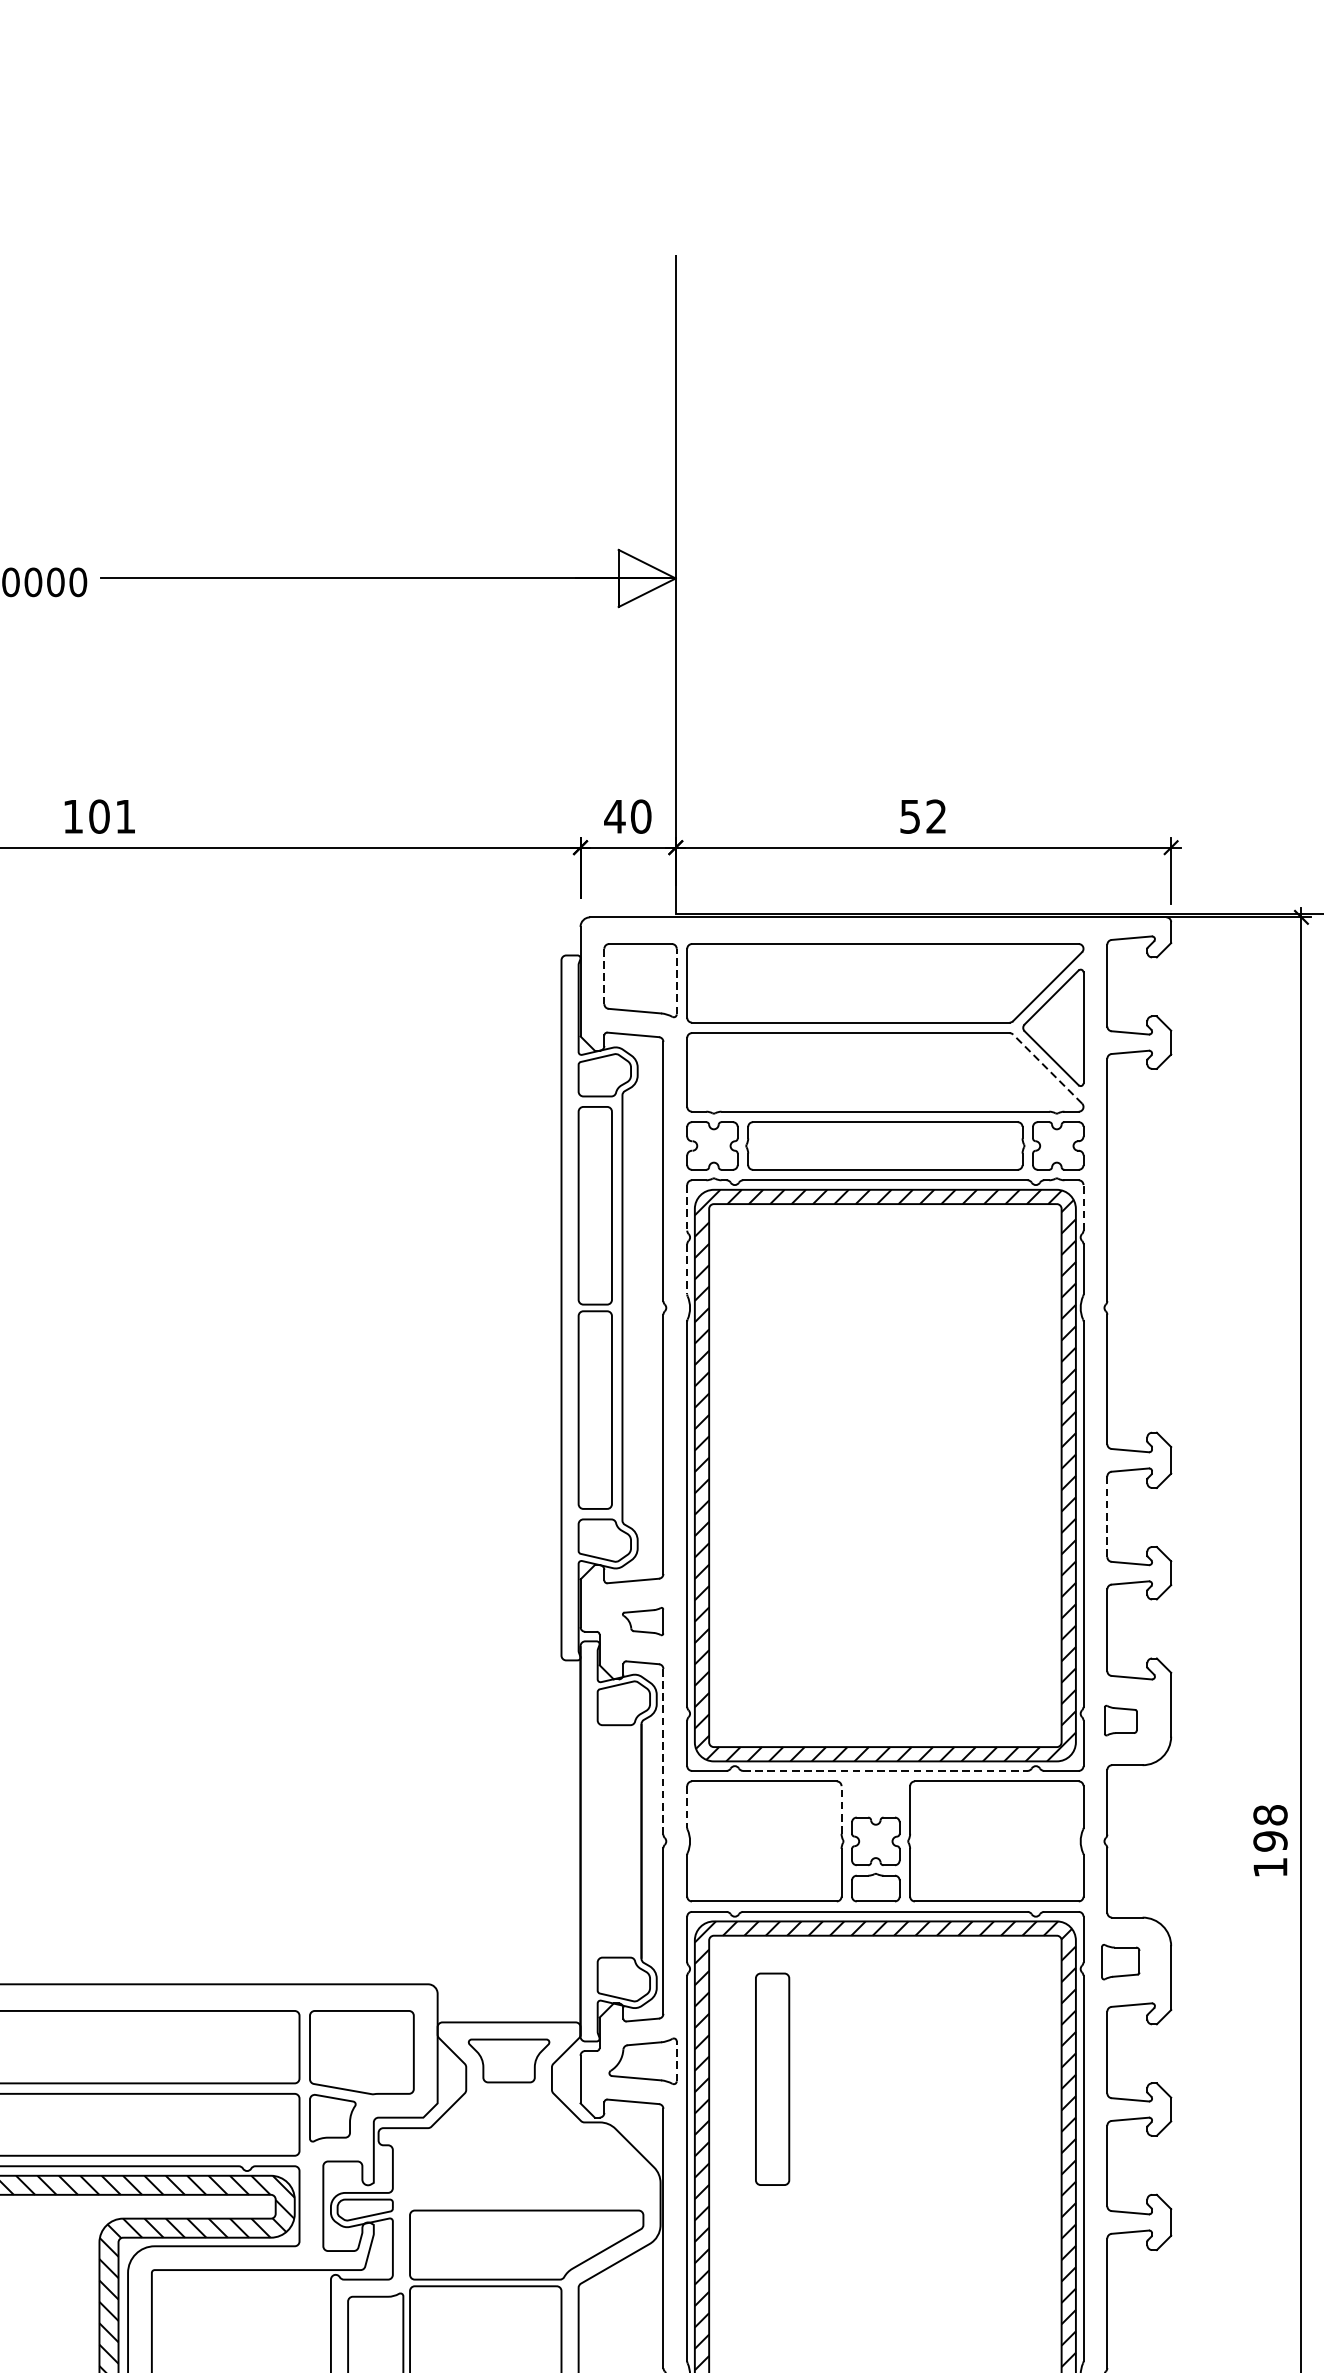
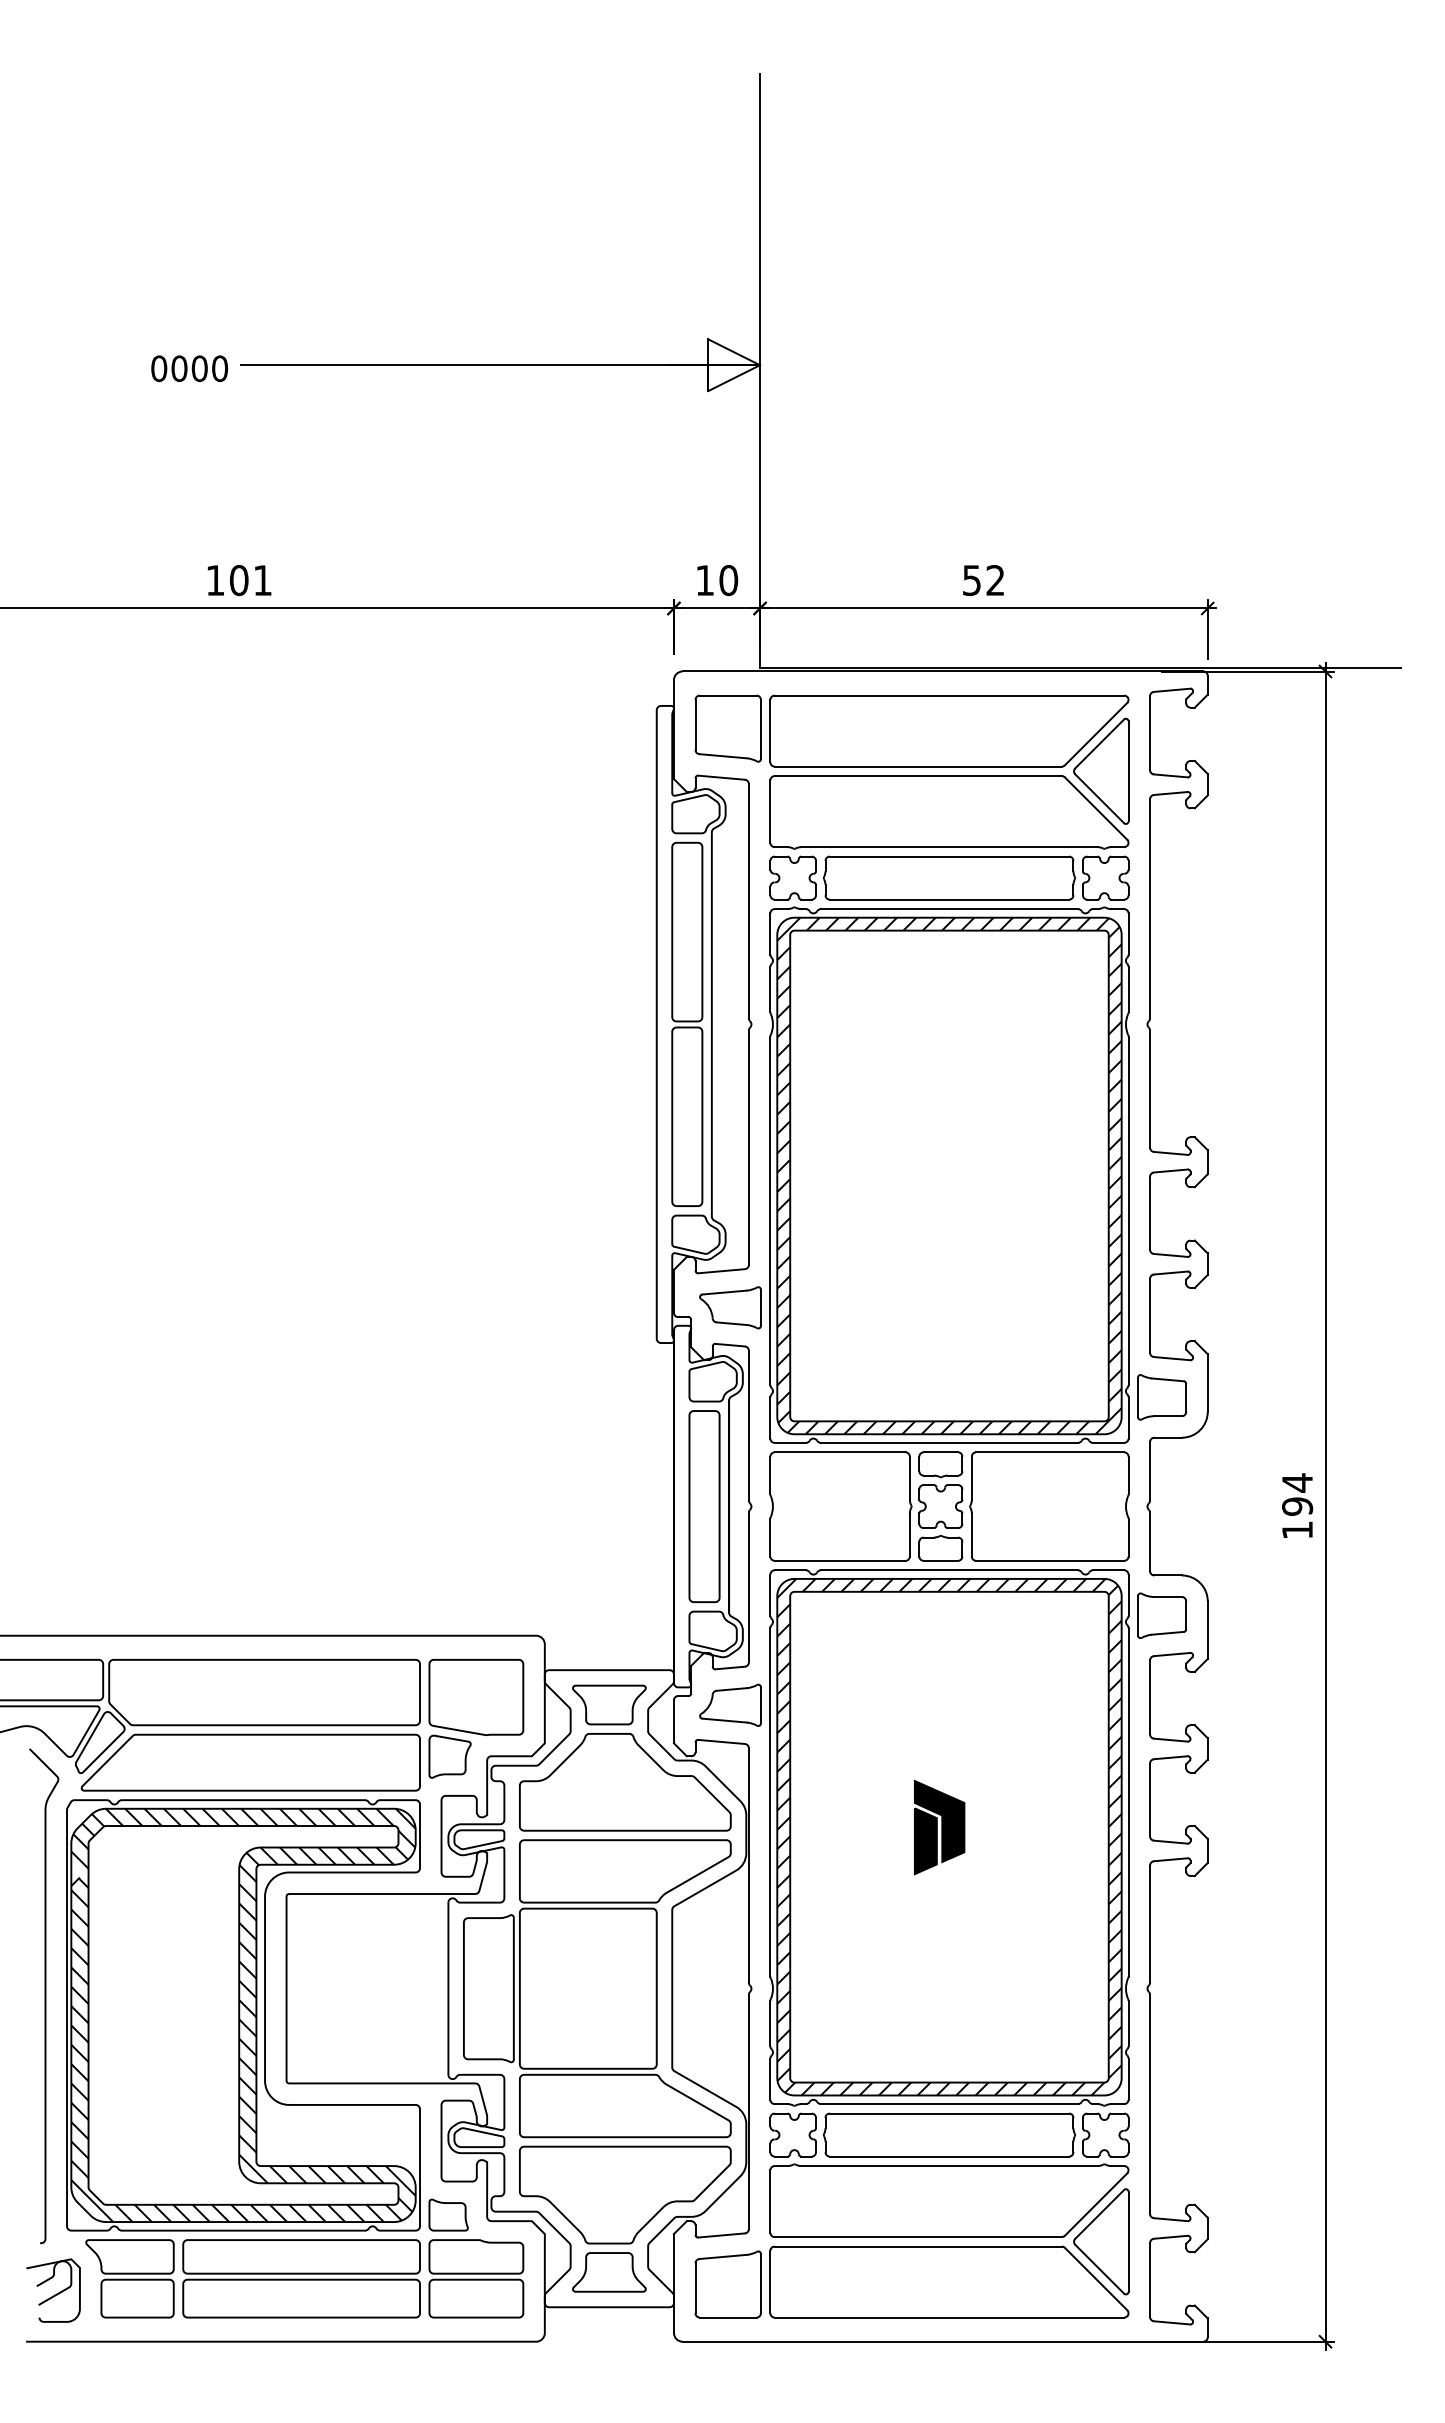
text: (614, 816) -> (704, 580), 40 -> 10
line: (604, 976) -> (695, 724), dashed -> solid
line: (676, 981) -> (760, 729), dashed -> solid
line: (1046, 1068) -> (1095, 808), dashed -> solid
line: (687, 1208) -> (770, 934), dashed -> solid
line: (1083, 1208) -> (1128, 934), dashed -> solid
line: (687, 1269) -> (770, 989), dashed -> solid
line: (1107, 1515) -> (1150, 1212), dashed -> solid
part: (643, 1621) -> (730, 1307), size x1.67
part: (1121, 1720) -> (1162, 1397), size x1.67
line: (663, 1751) -> (748, 1425), dashed -> solid
line: (885, 1770) -> (949, 1442), dashed -> solid
part: (875, 1794) -> (940, 1464), added
line: (687, 1807) -> (770, 1475), dashed -> solid
line: (841, 1810) -> (909, 1478), dashed -> solid
text: (1270, 1814) -> (1297, 1482), 198 -> 194
part: (1121, 1961) -> (1162, 1615), size x1.43
line: (676, 2060) -> (760, 1704), dashed -> solid
part: (772, 2079) -> (704, 1506), moved
part: (526, 2146) -> (625, 1782), added
part: (874, 2196) -> (939, 1827), added

